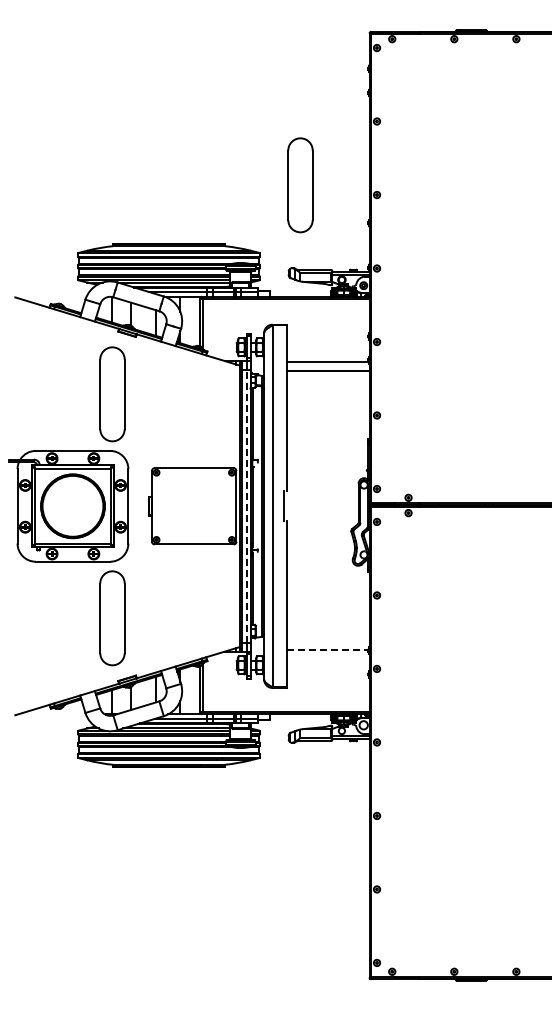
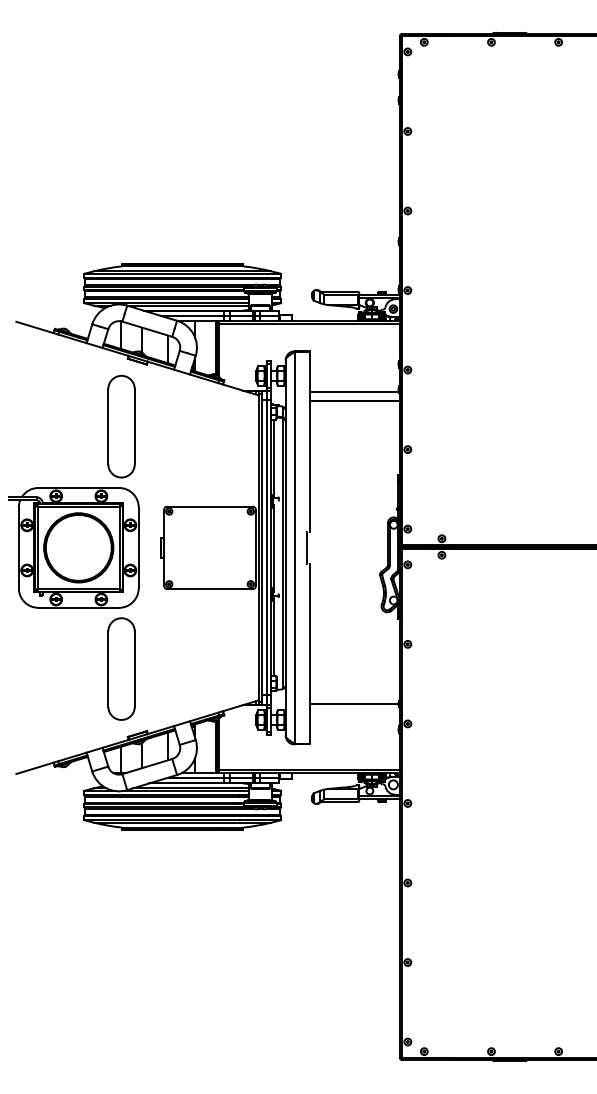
part: (300, 185) -> (325, 200), removed
line: (246, 505) -> (266, 547), dashed -> solid
line: (327, 650) -> (354, 703), dashed -> solid

